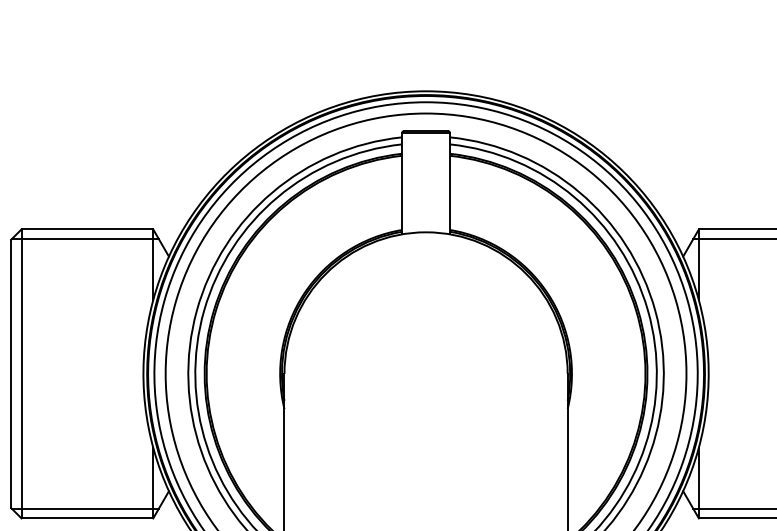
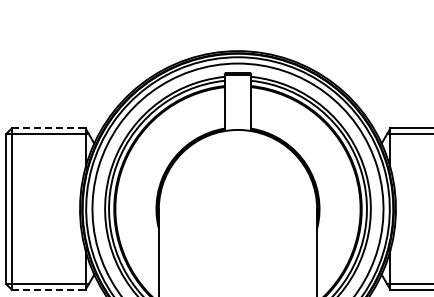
line: (87, 229) -> (48, 128), solid -> dashed
line: (87, 517) -> (48, 289), solid -> dashed

